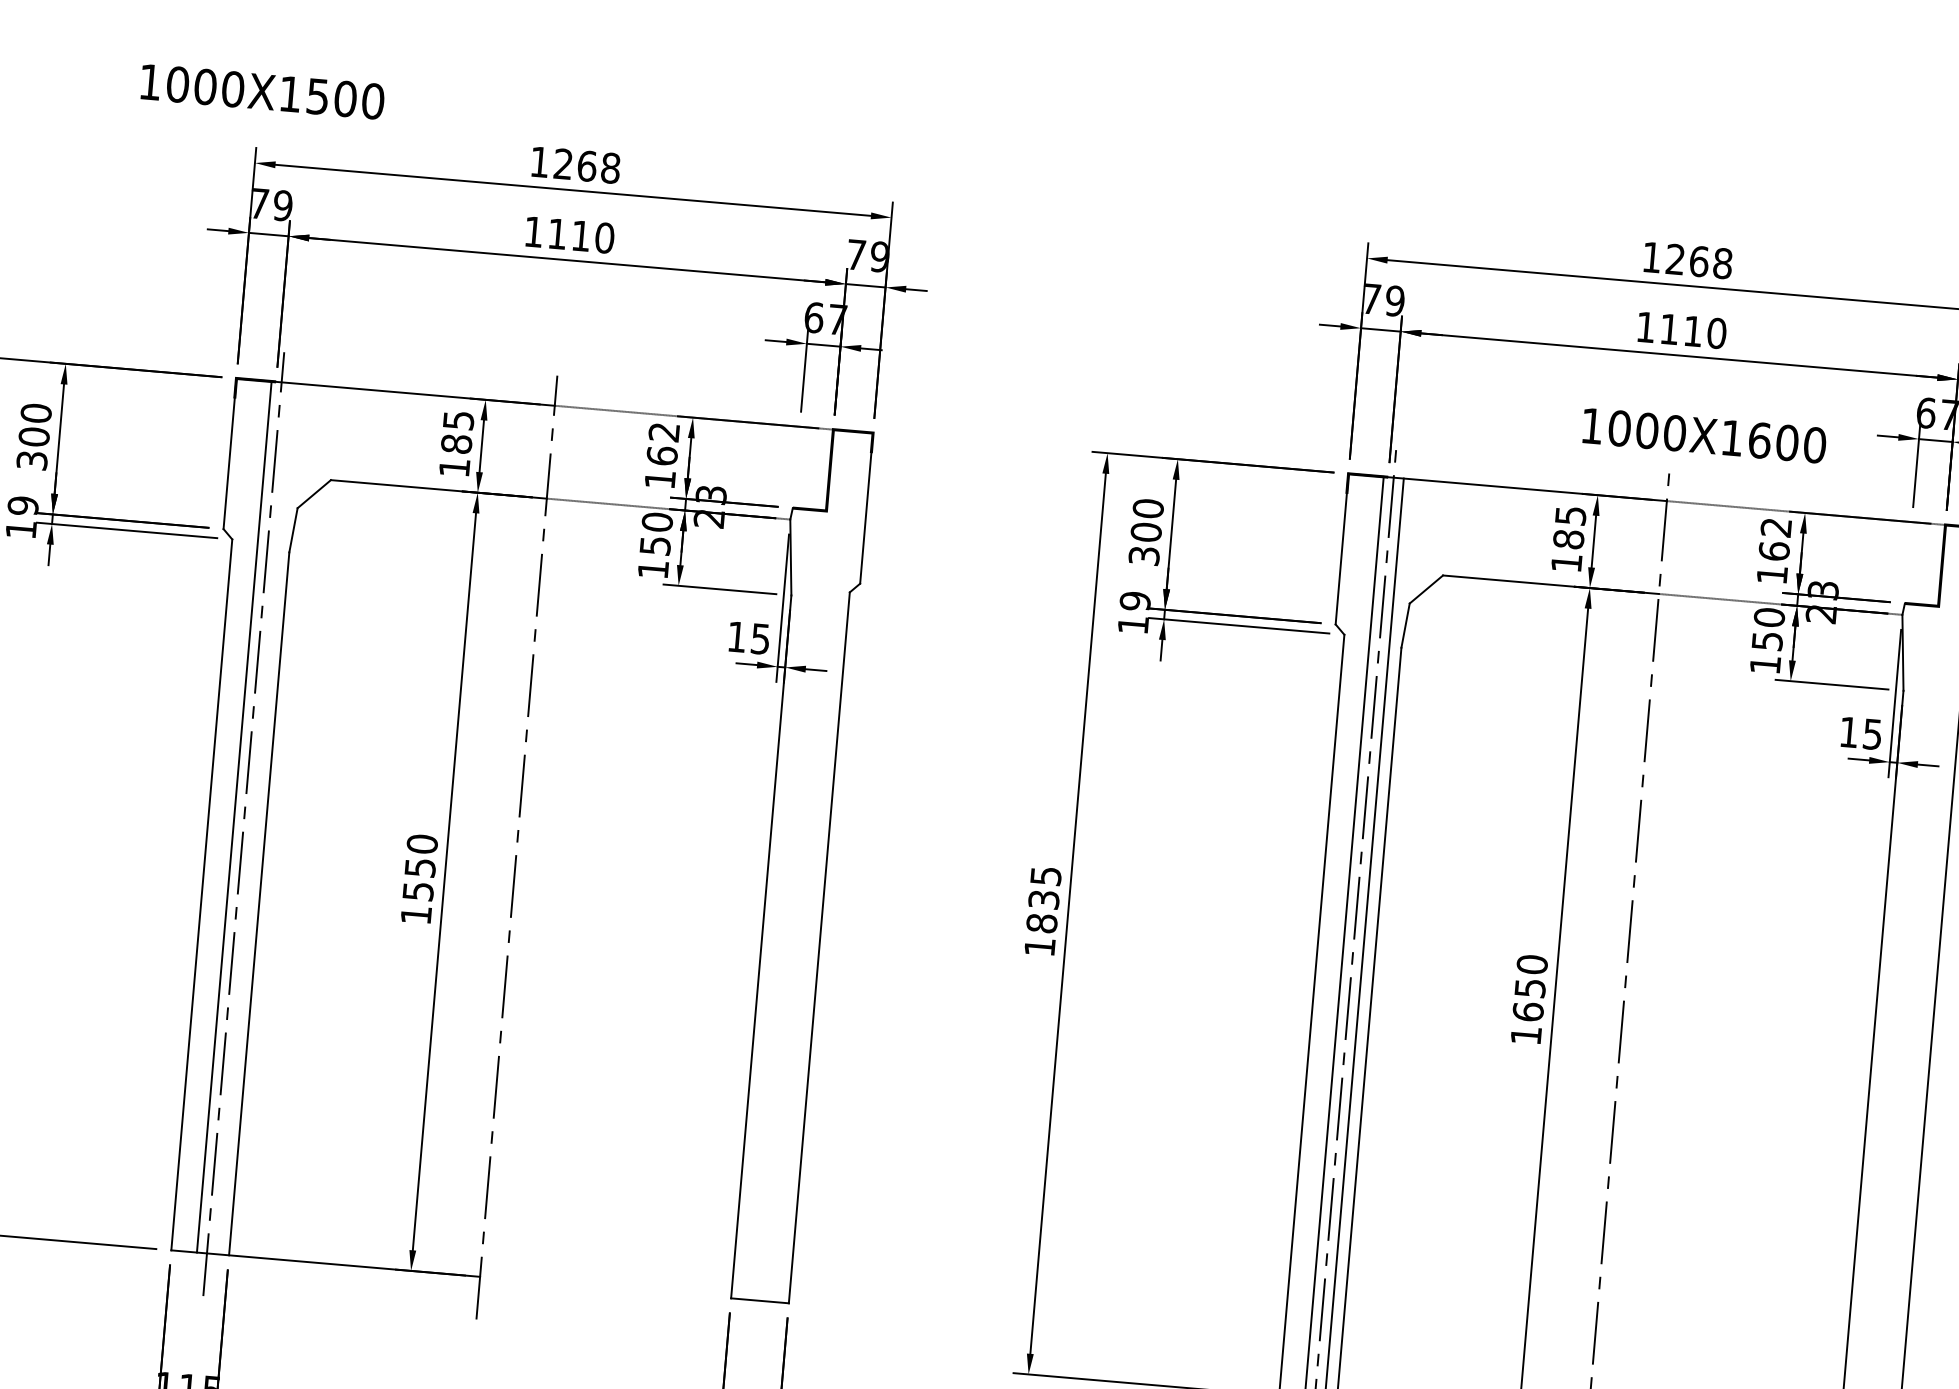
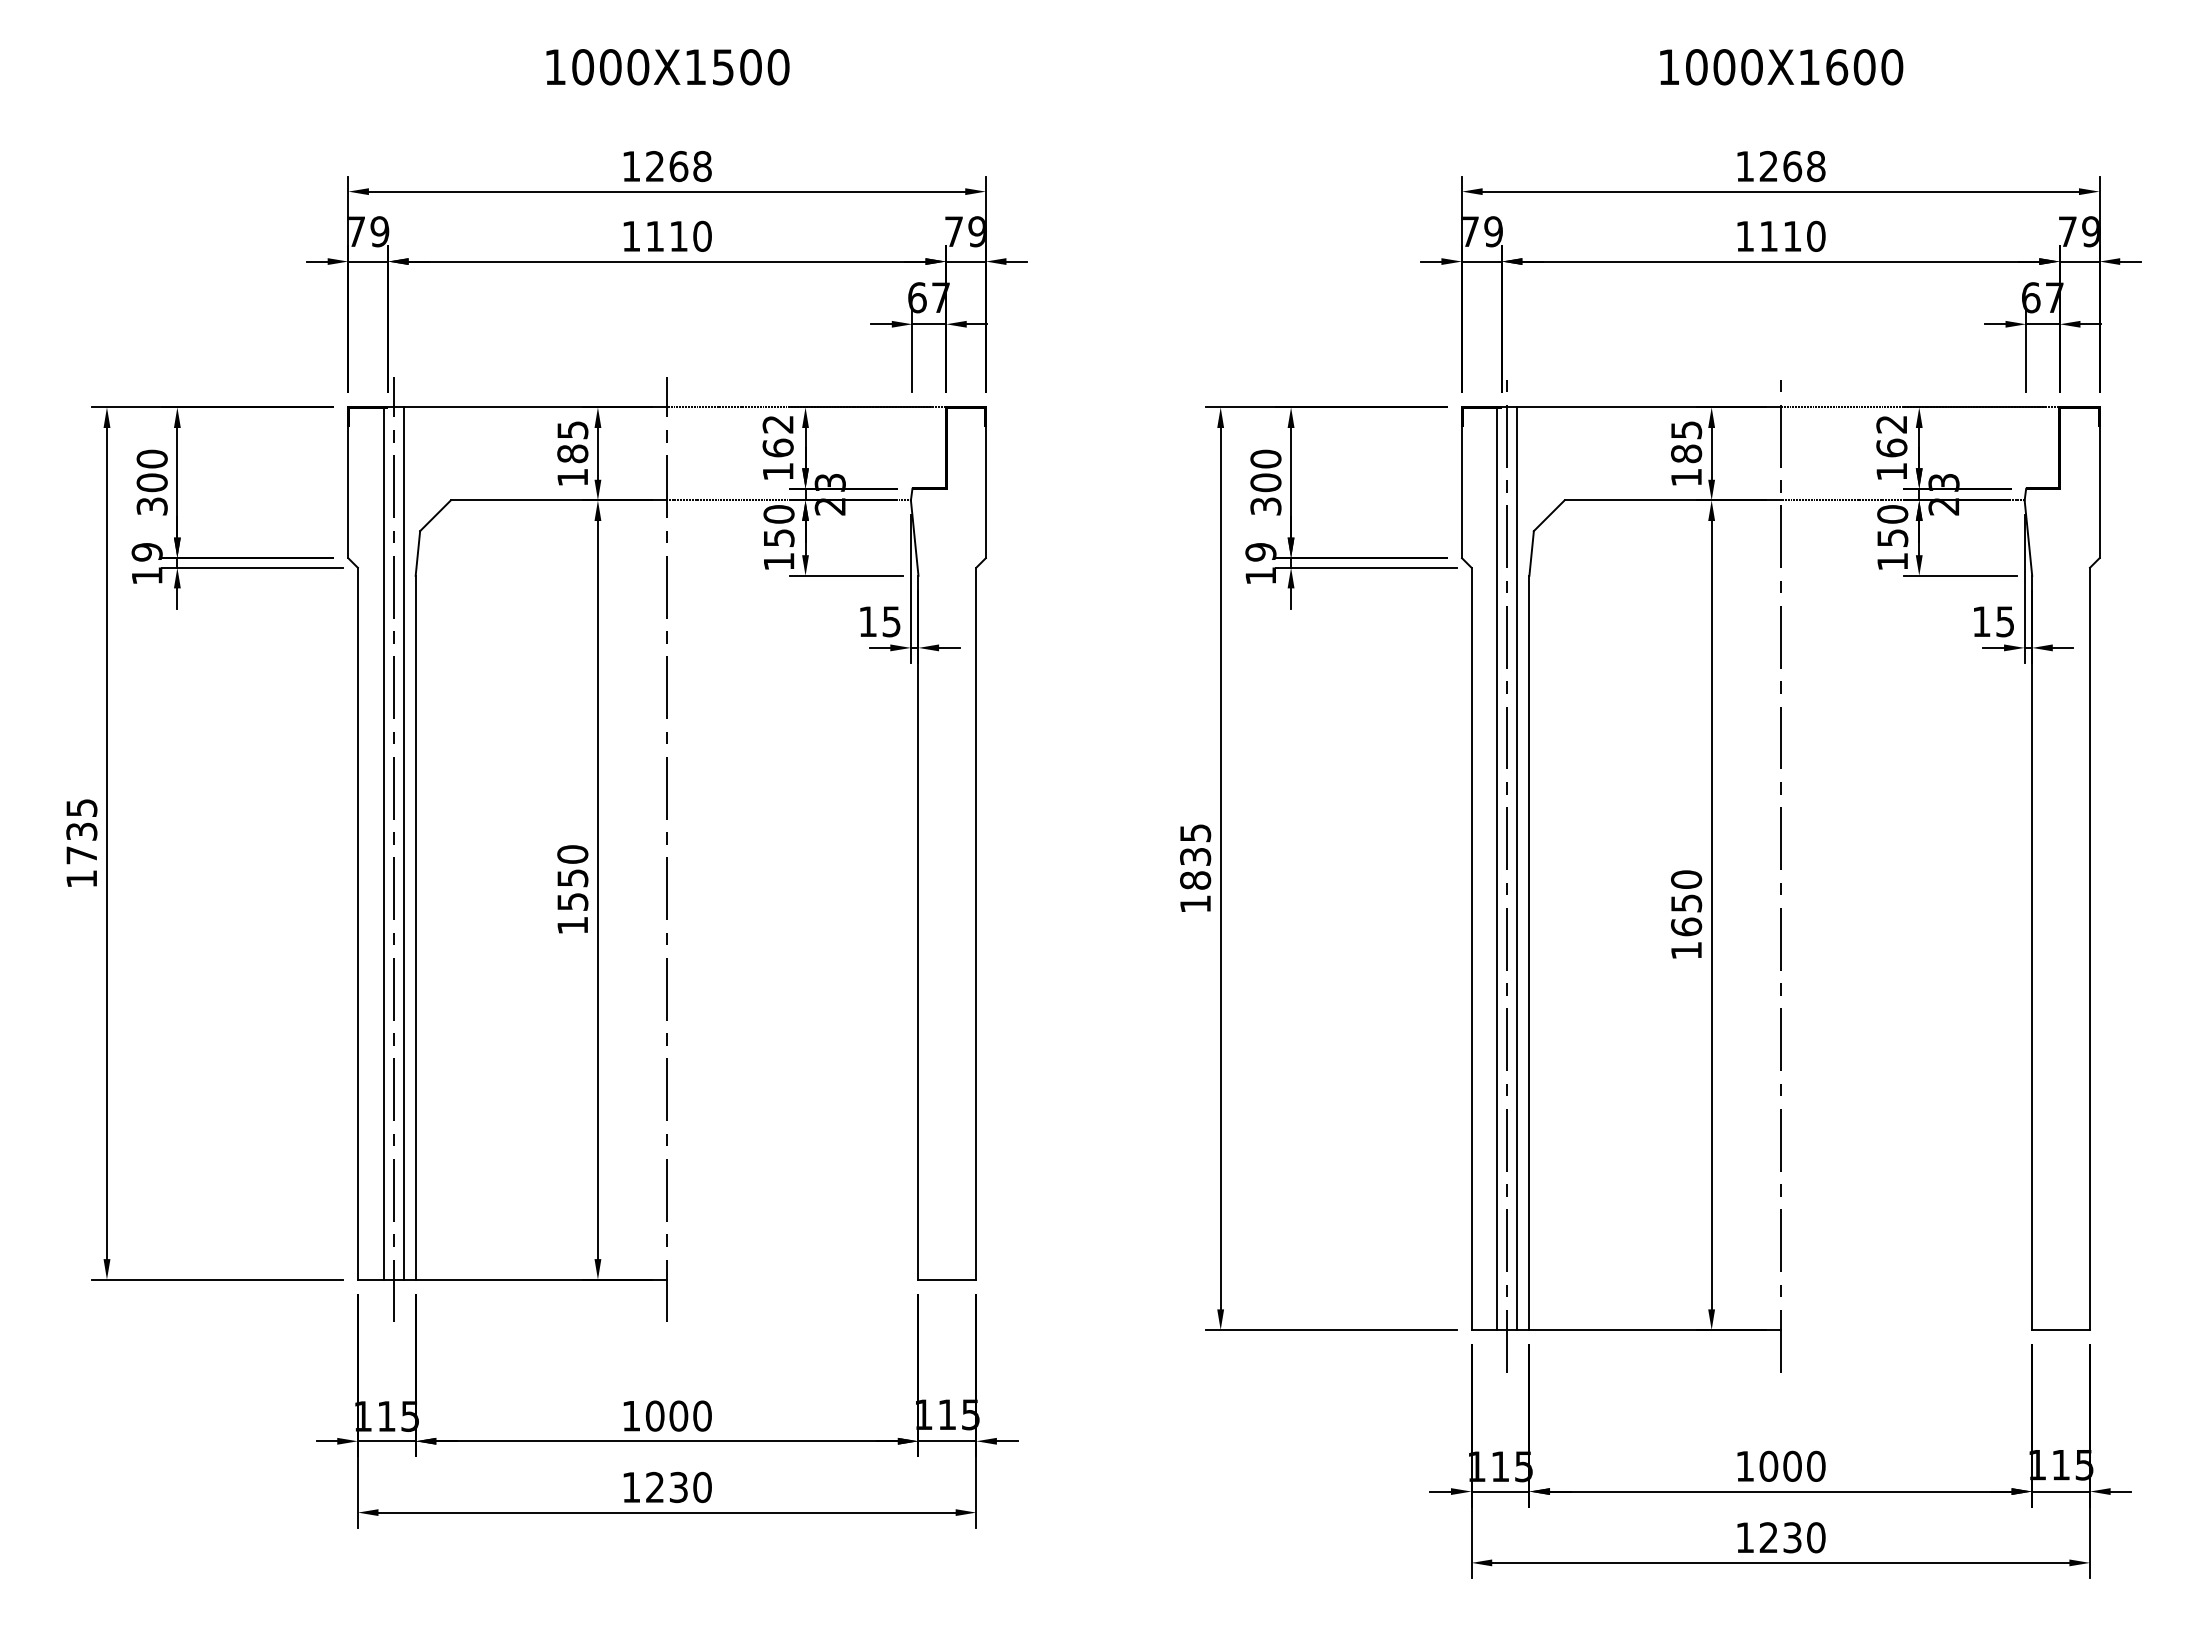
text: (262, 92) -> (667, 67), moved
text: (1704, 436) -> (1781, 67), moved
line: (254, 818) -> (403, 843), added

